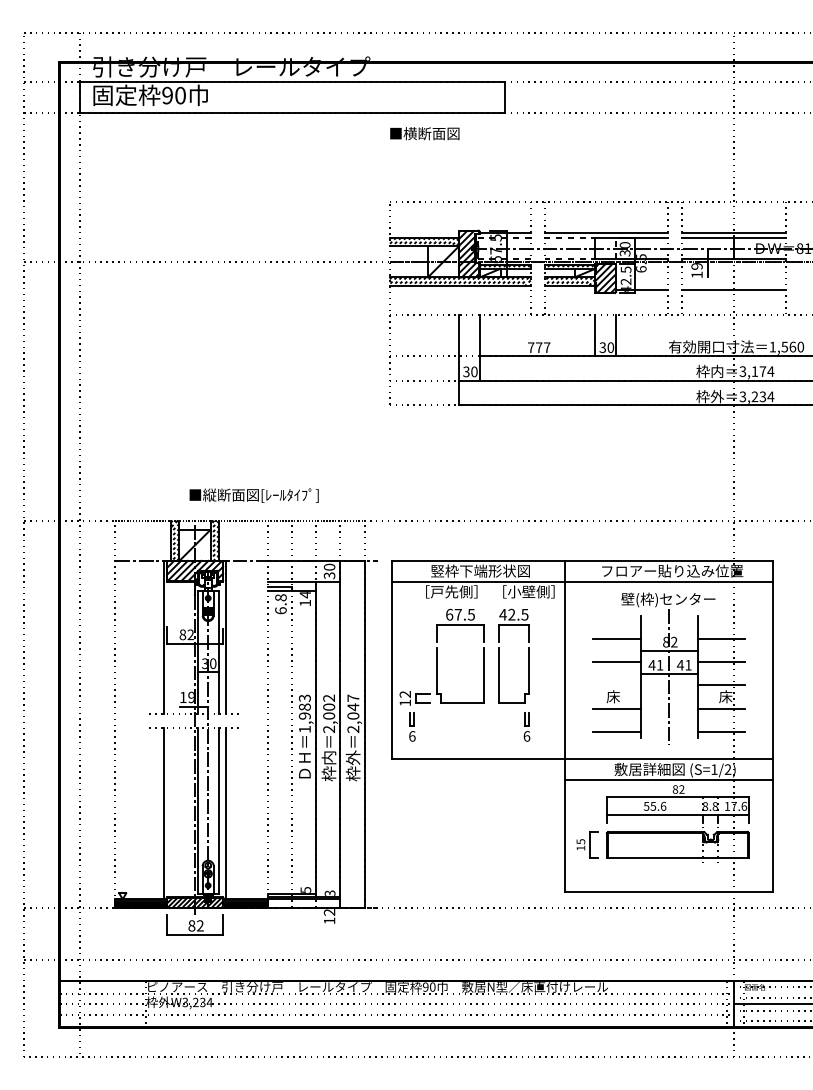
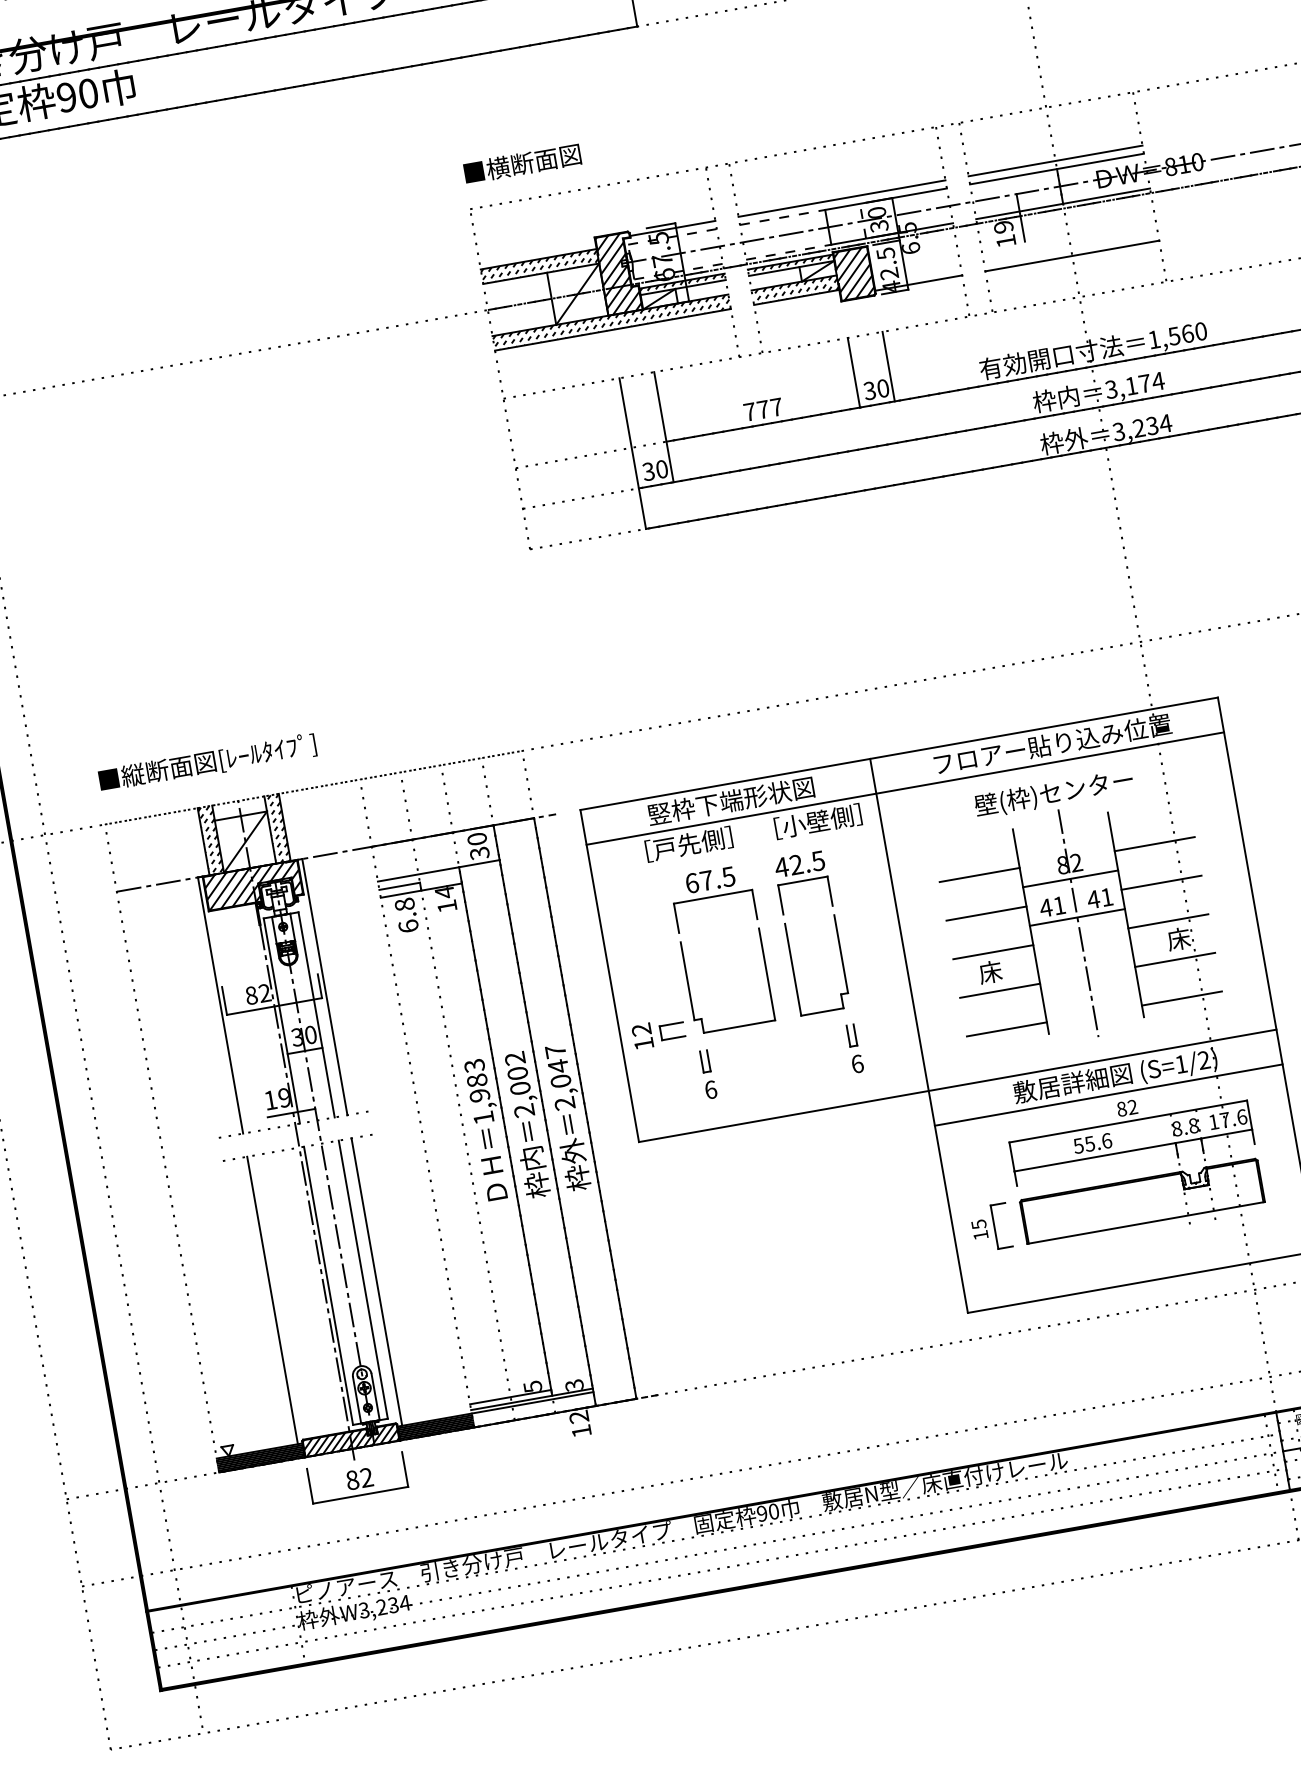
text: (424, 133) -> (521, 163), moved
text: (253, 495) -> (206, 763), moved
line: (616, 685) -> (992, 952), added
part: (412, 726) -> (708, 1073), moved

